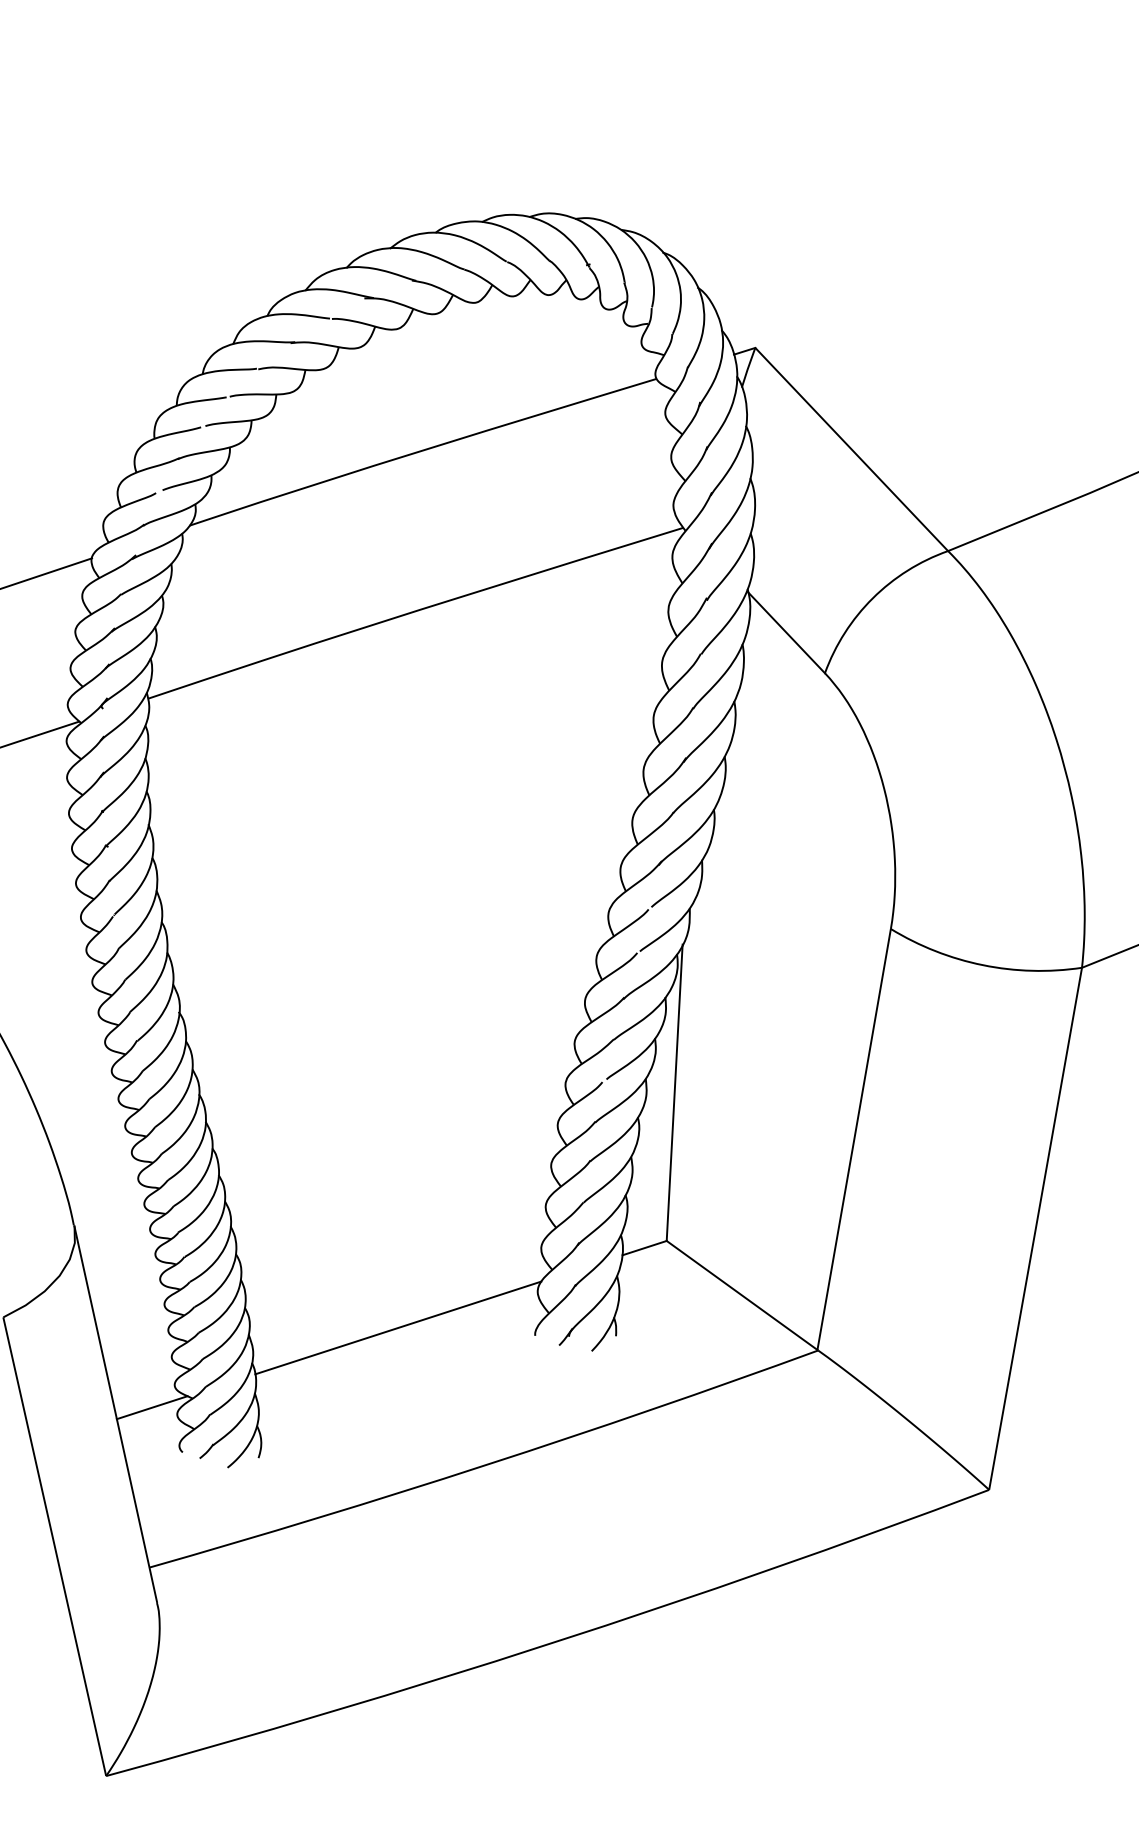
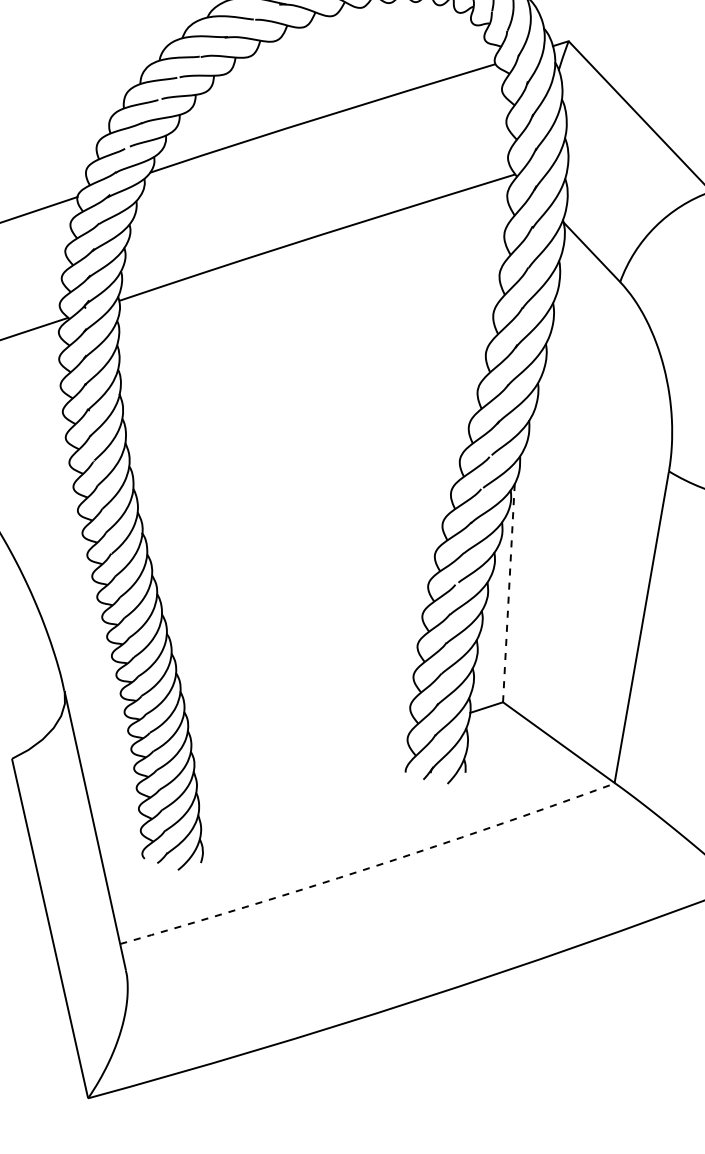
line: (674, 1092) -> (508, 592), solid -> dashed
line: (398, 1327) -> (304, 766), removed
line: (151, 1407) -> (121, 825), removed
arc: (485, 1465) -> (368, 868), solid -> dashed

